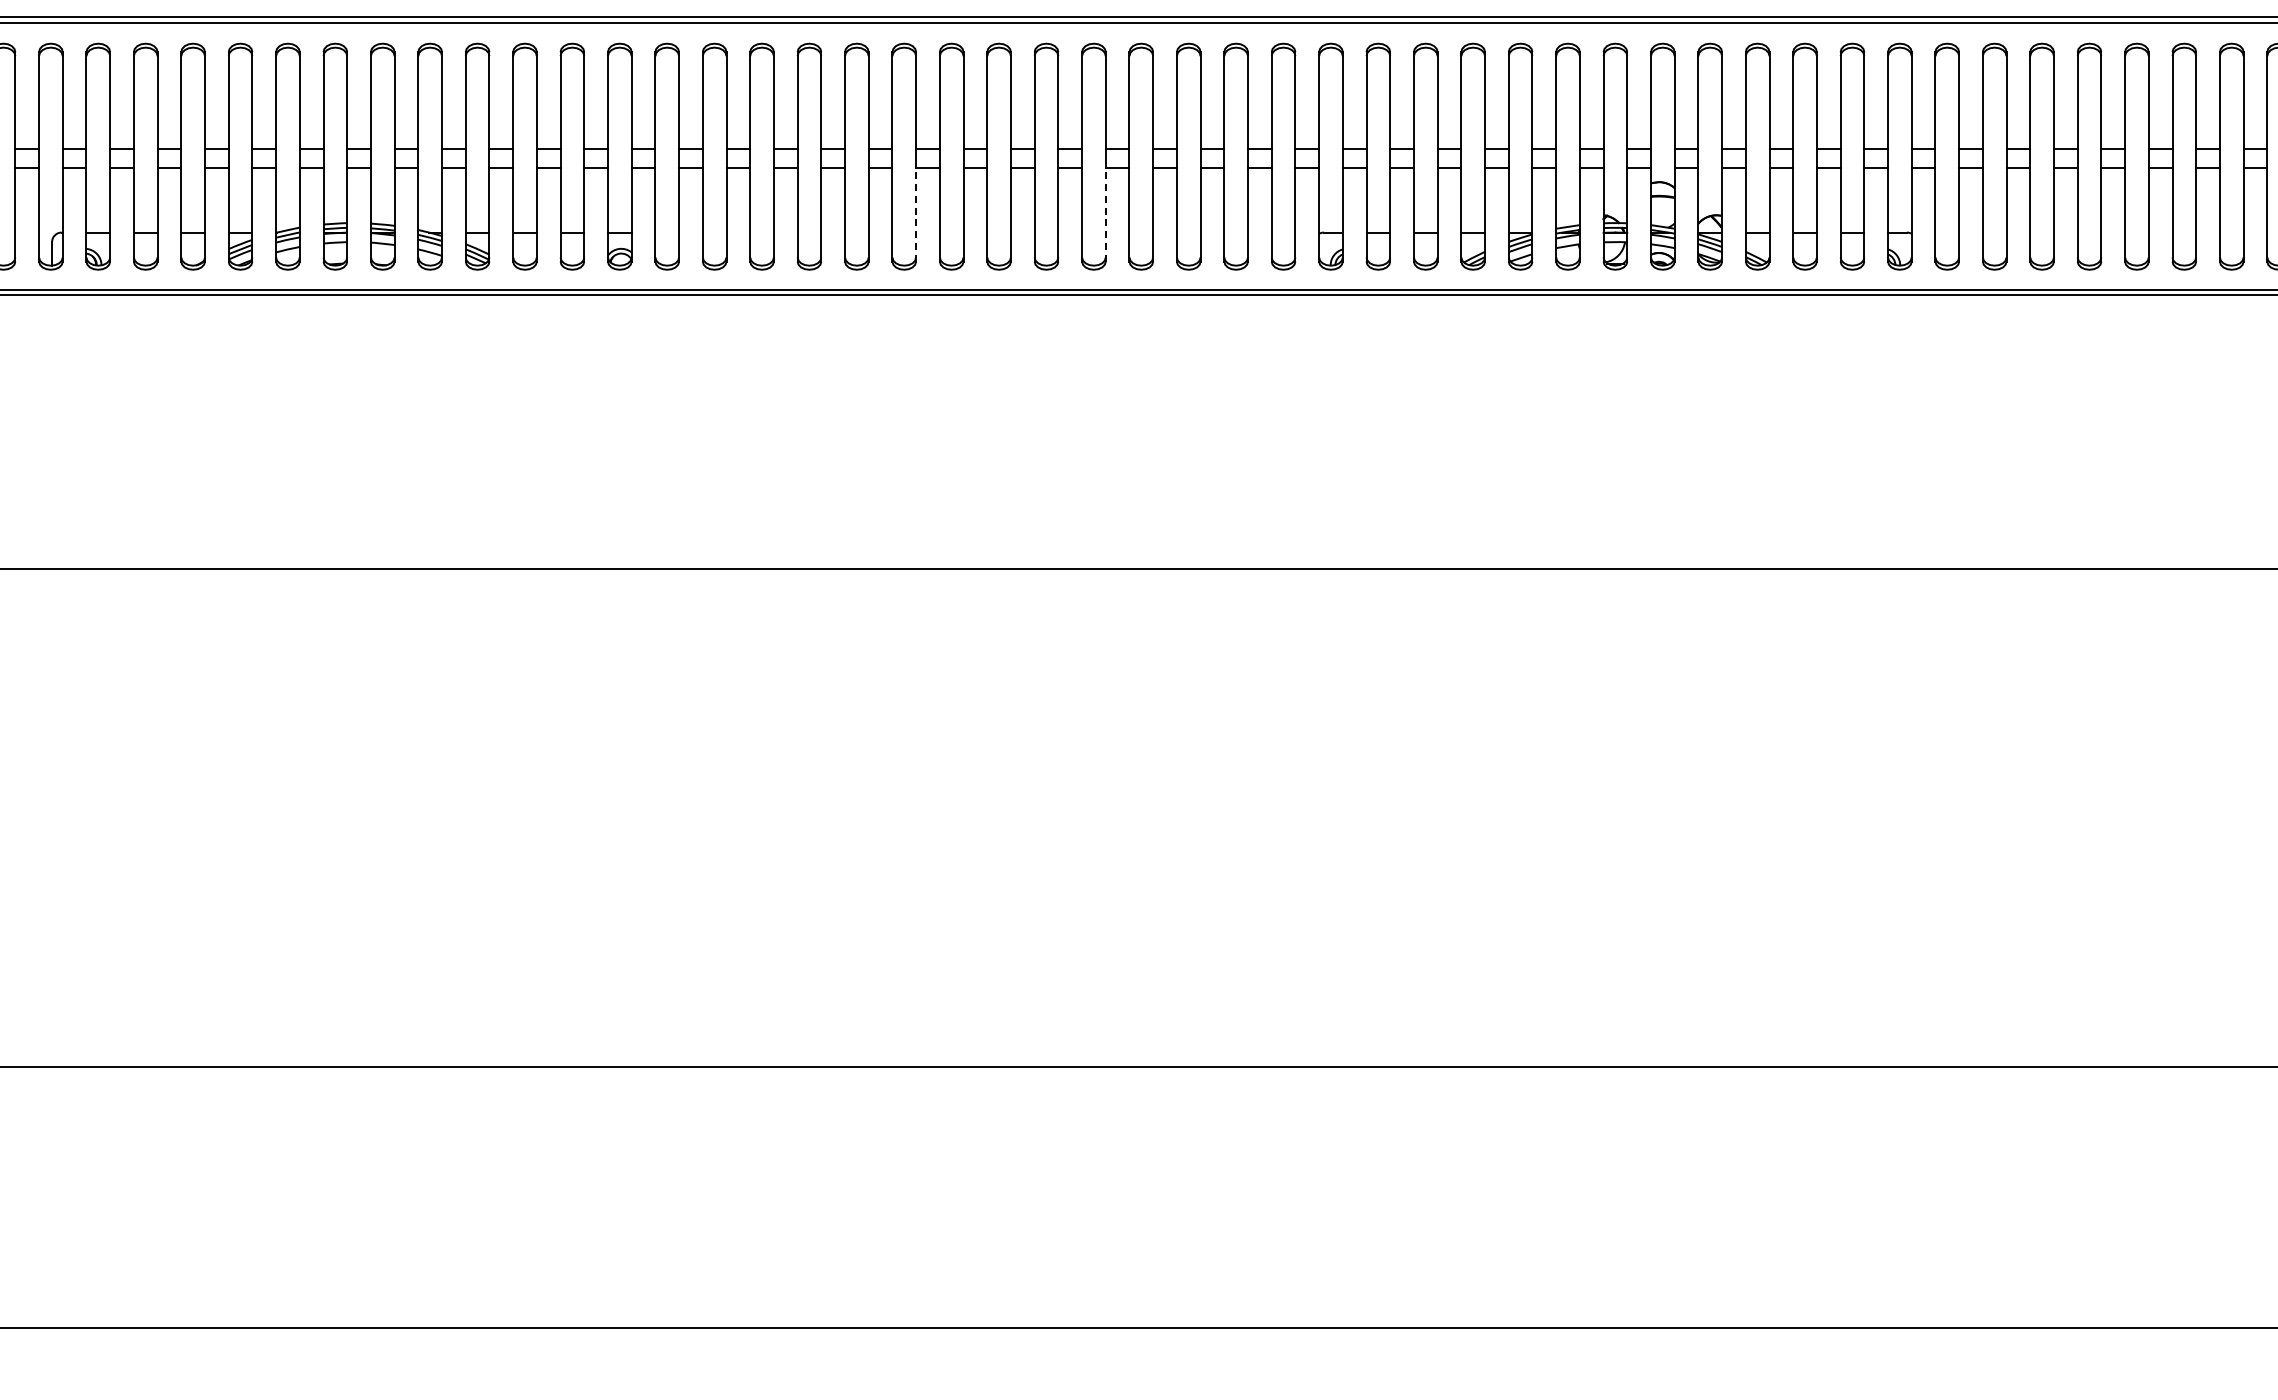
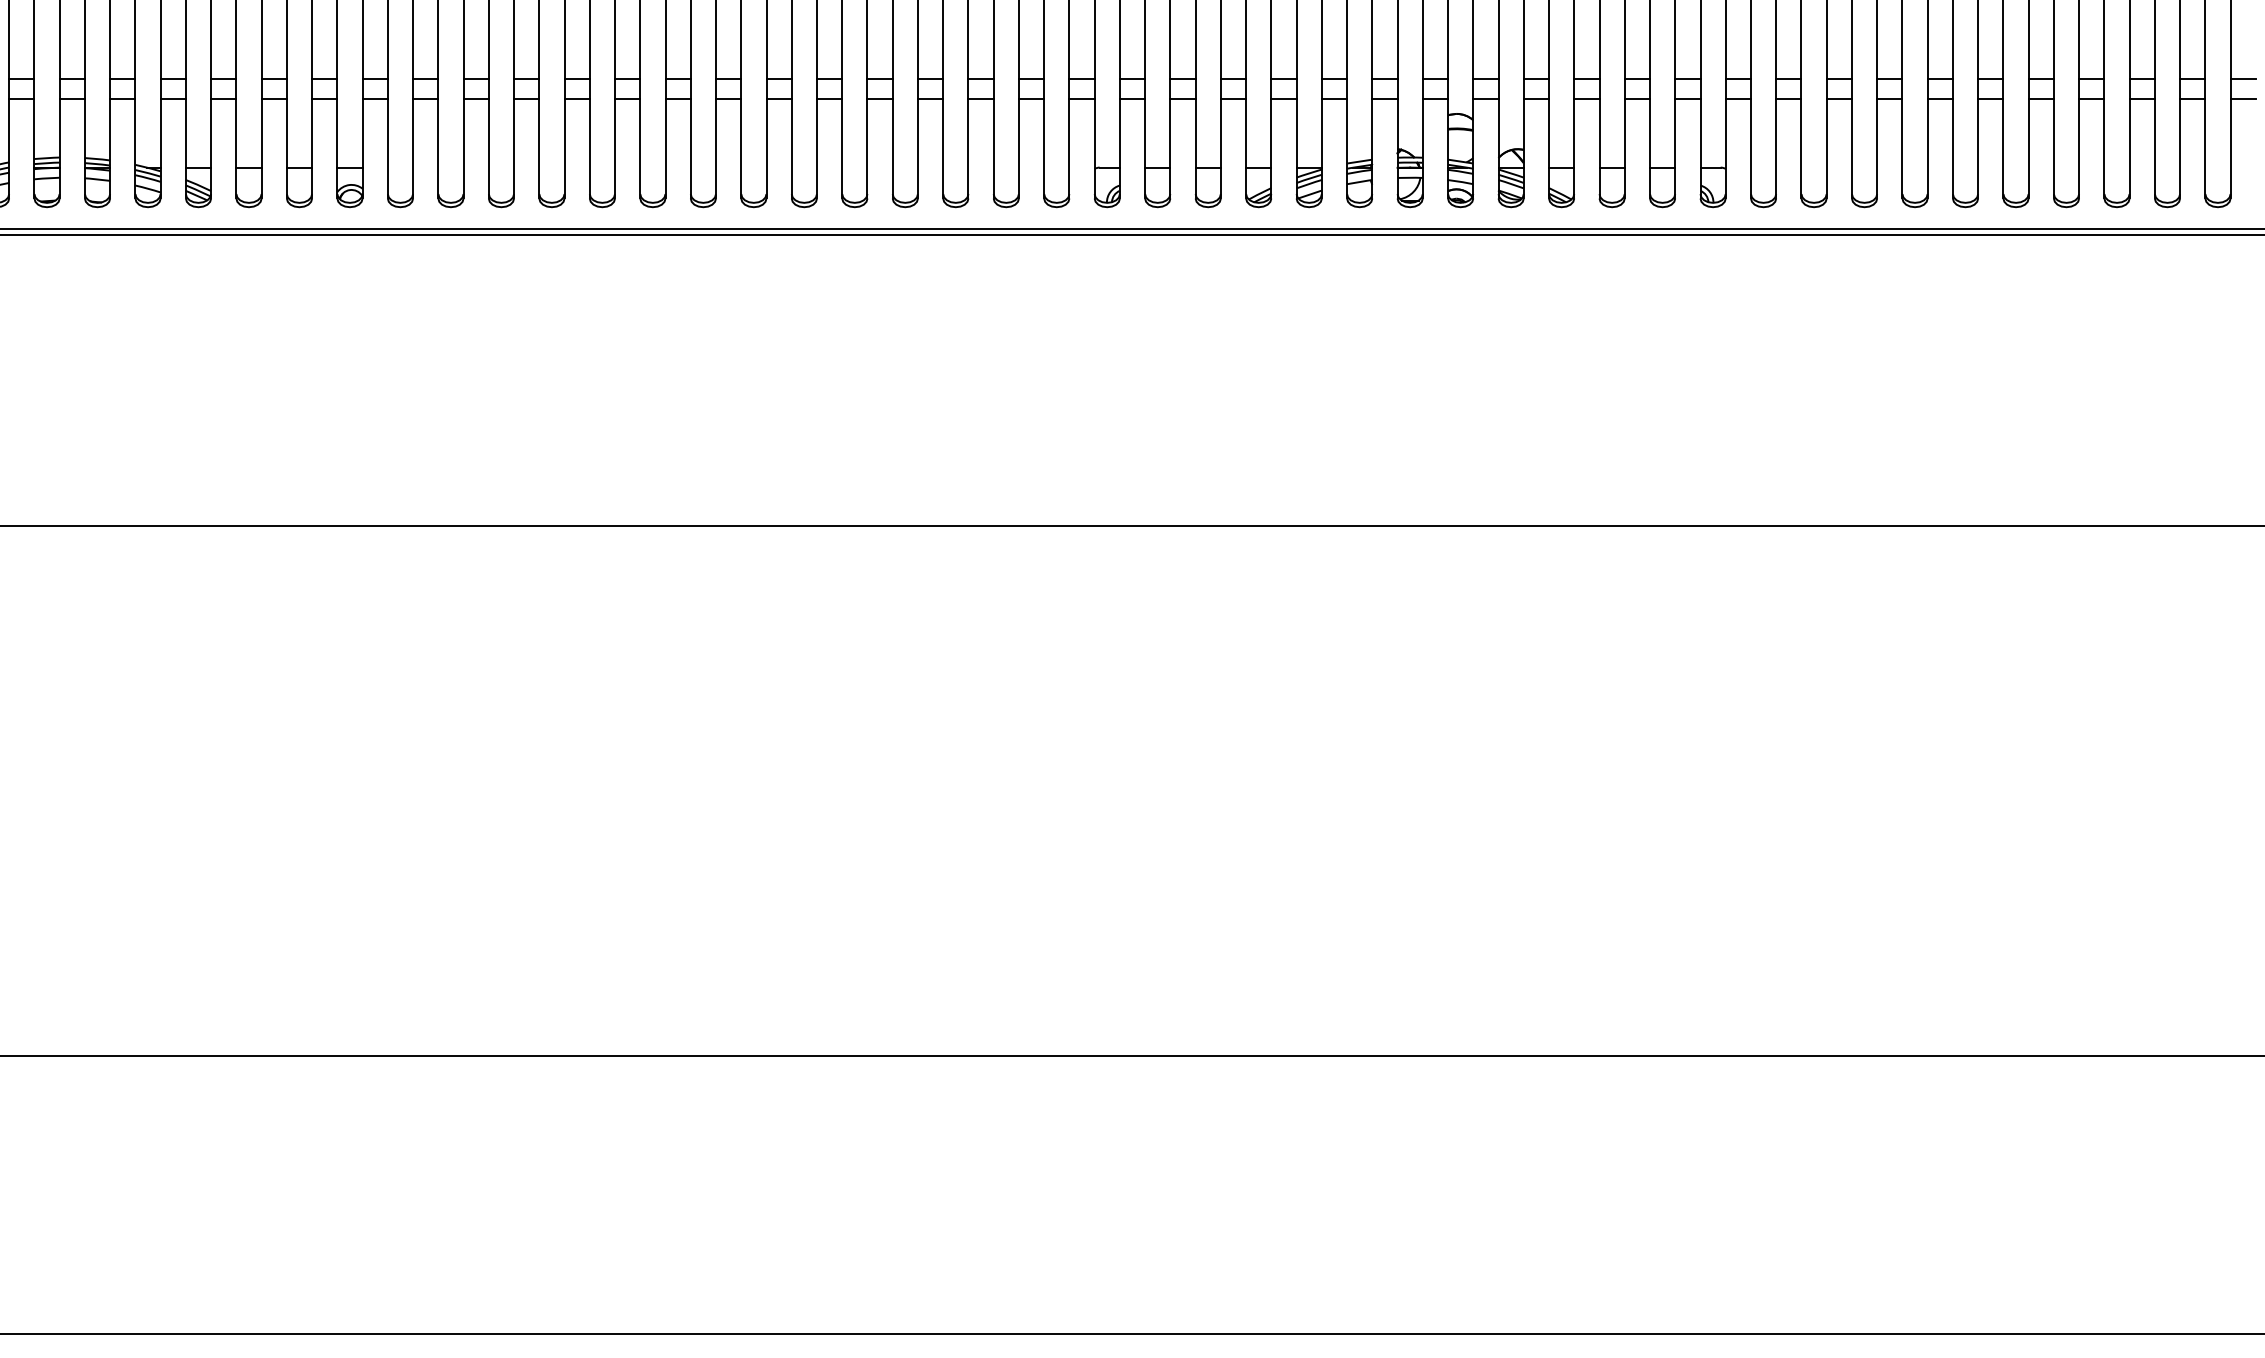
line: (916, 214) -> (665, 148), dashed -> solid
line: (1105, 214) -> (867, 148), dashed -> solid

